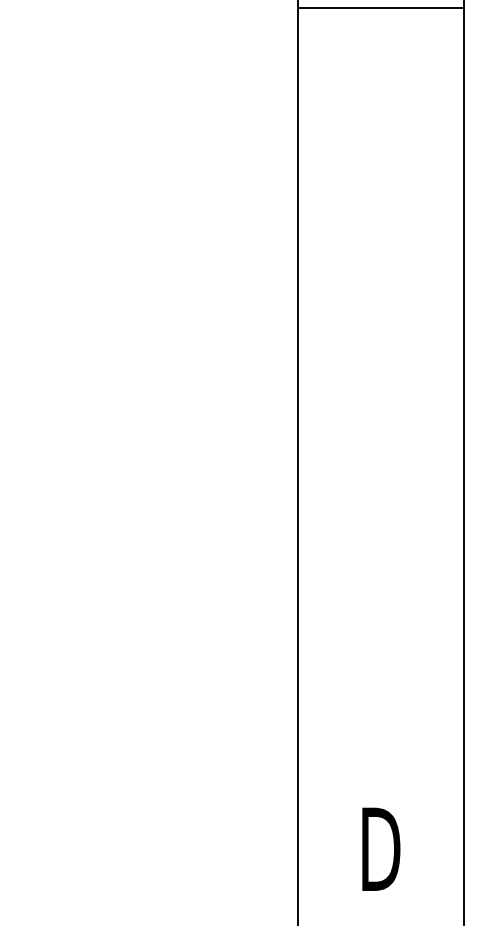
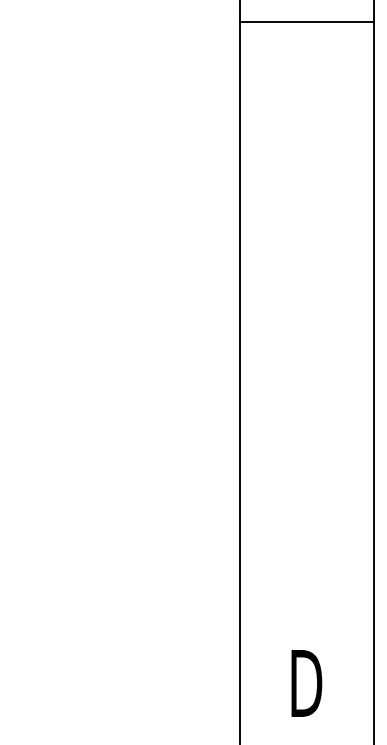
line: (380, 7) -> (306, 21), moved

